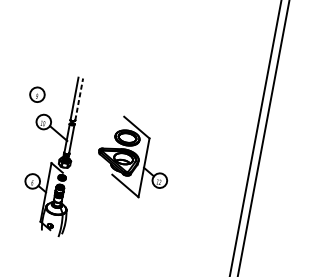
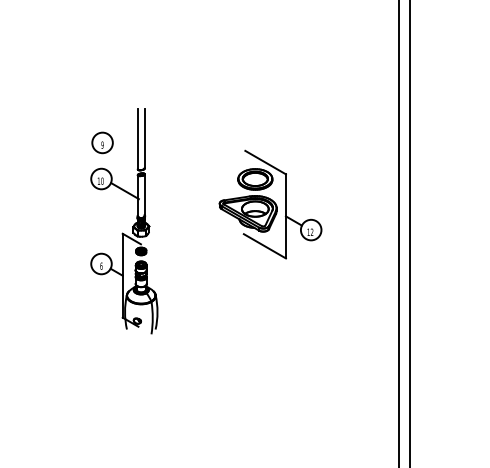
part: (37, 94) -> (102, 142), moved
line: (79, 99) -> (144, 138), dashed -> solid
part: (134, 157) -> (270, 204), moved

